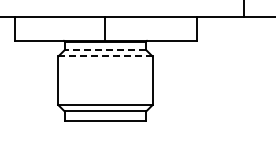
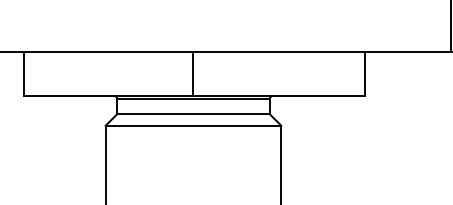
line: (105, 50) -> (193, 114), dashed -> solid
line: (105, 56) -> (193, 125), dashed -> solid

